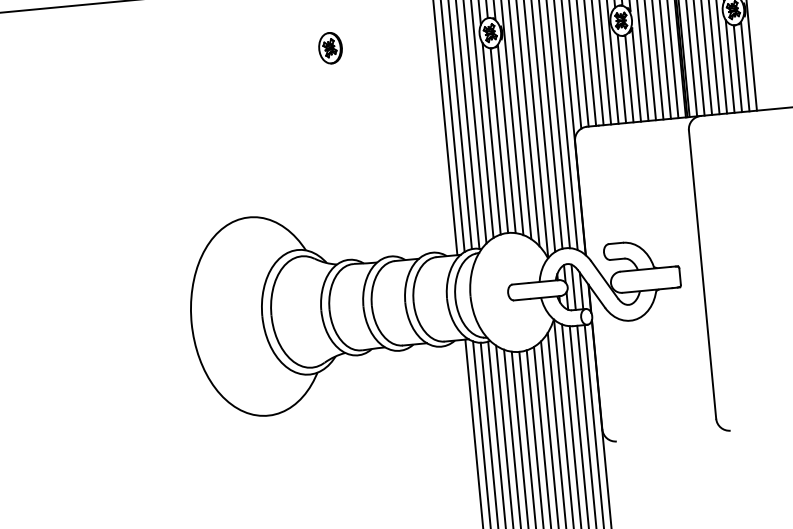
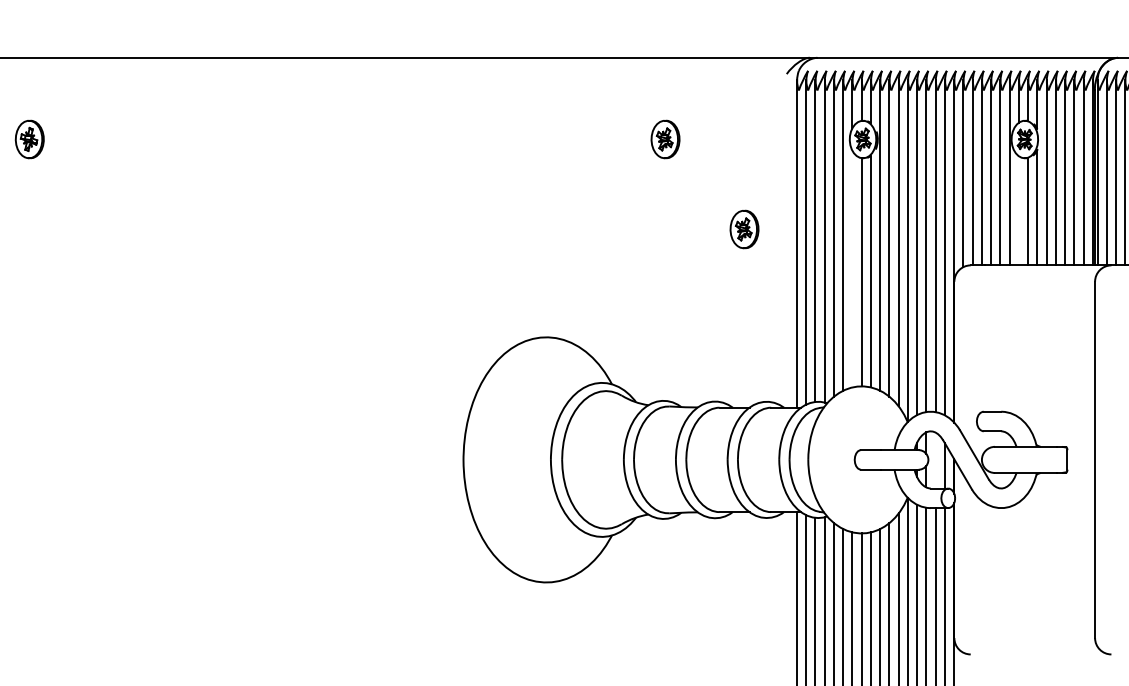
line: (621, 78) -> (1018, 210), removed
part: (401, 115) -> (744, 229), added
line: (491, 138) -> (852, 268), removed
line: (573, 287) -> (935, 460), removed

